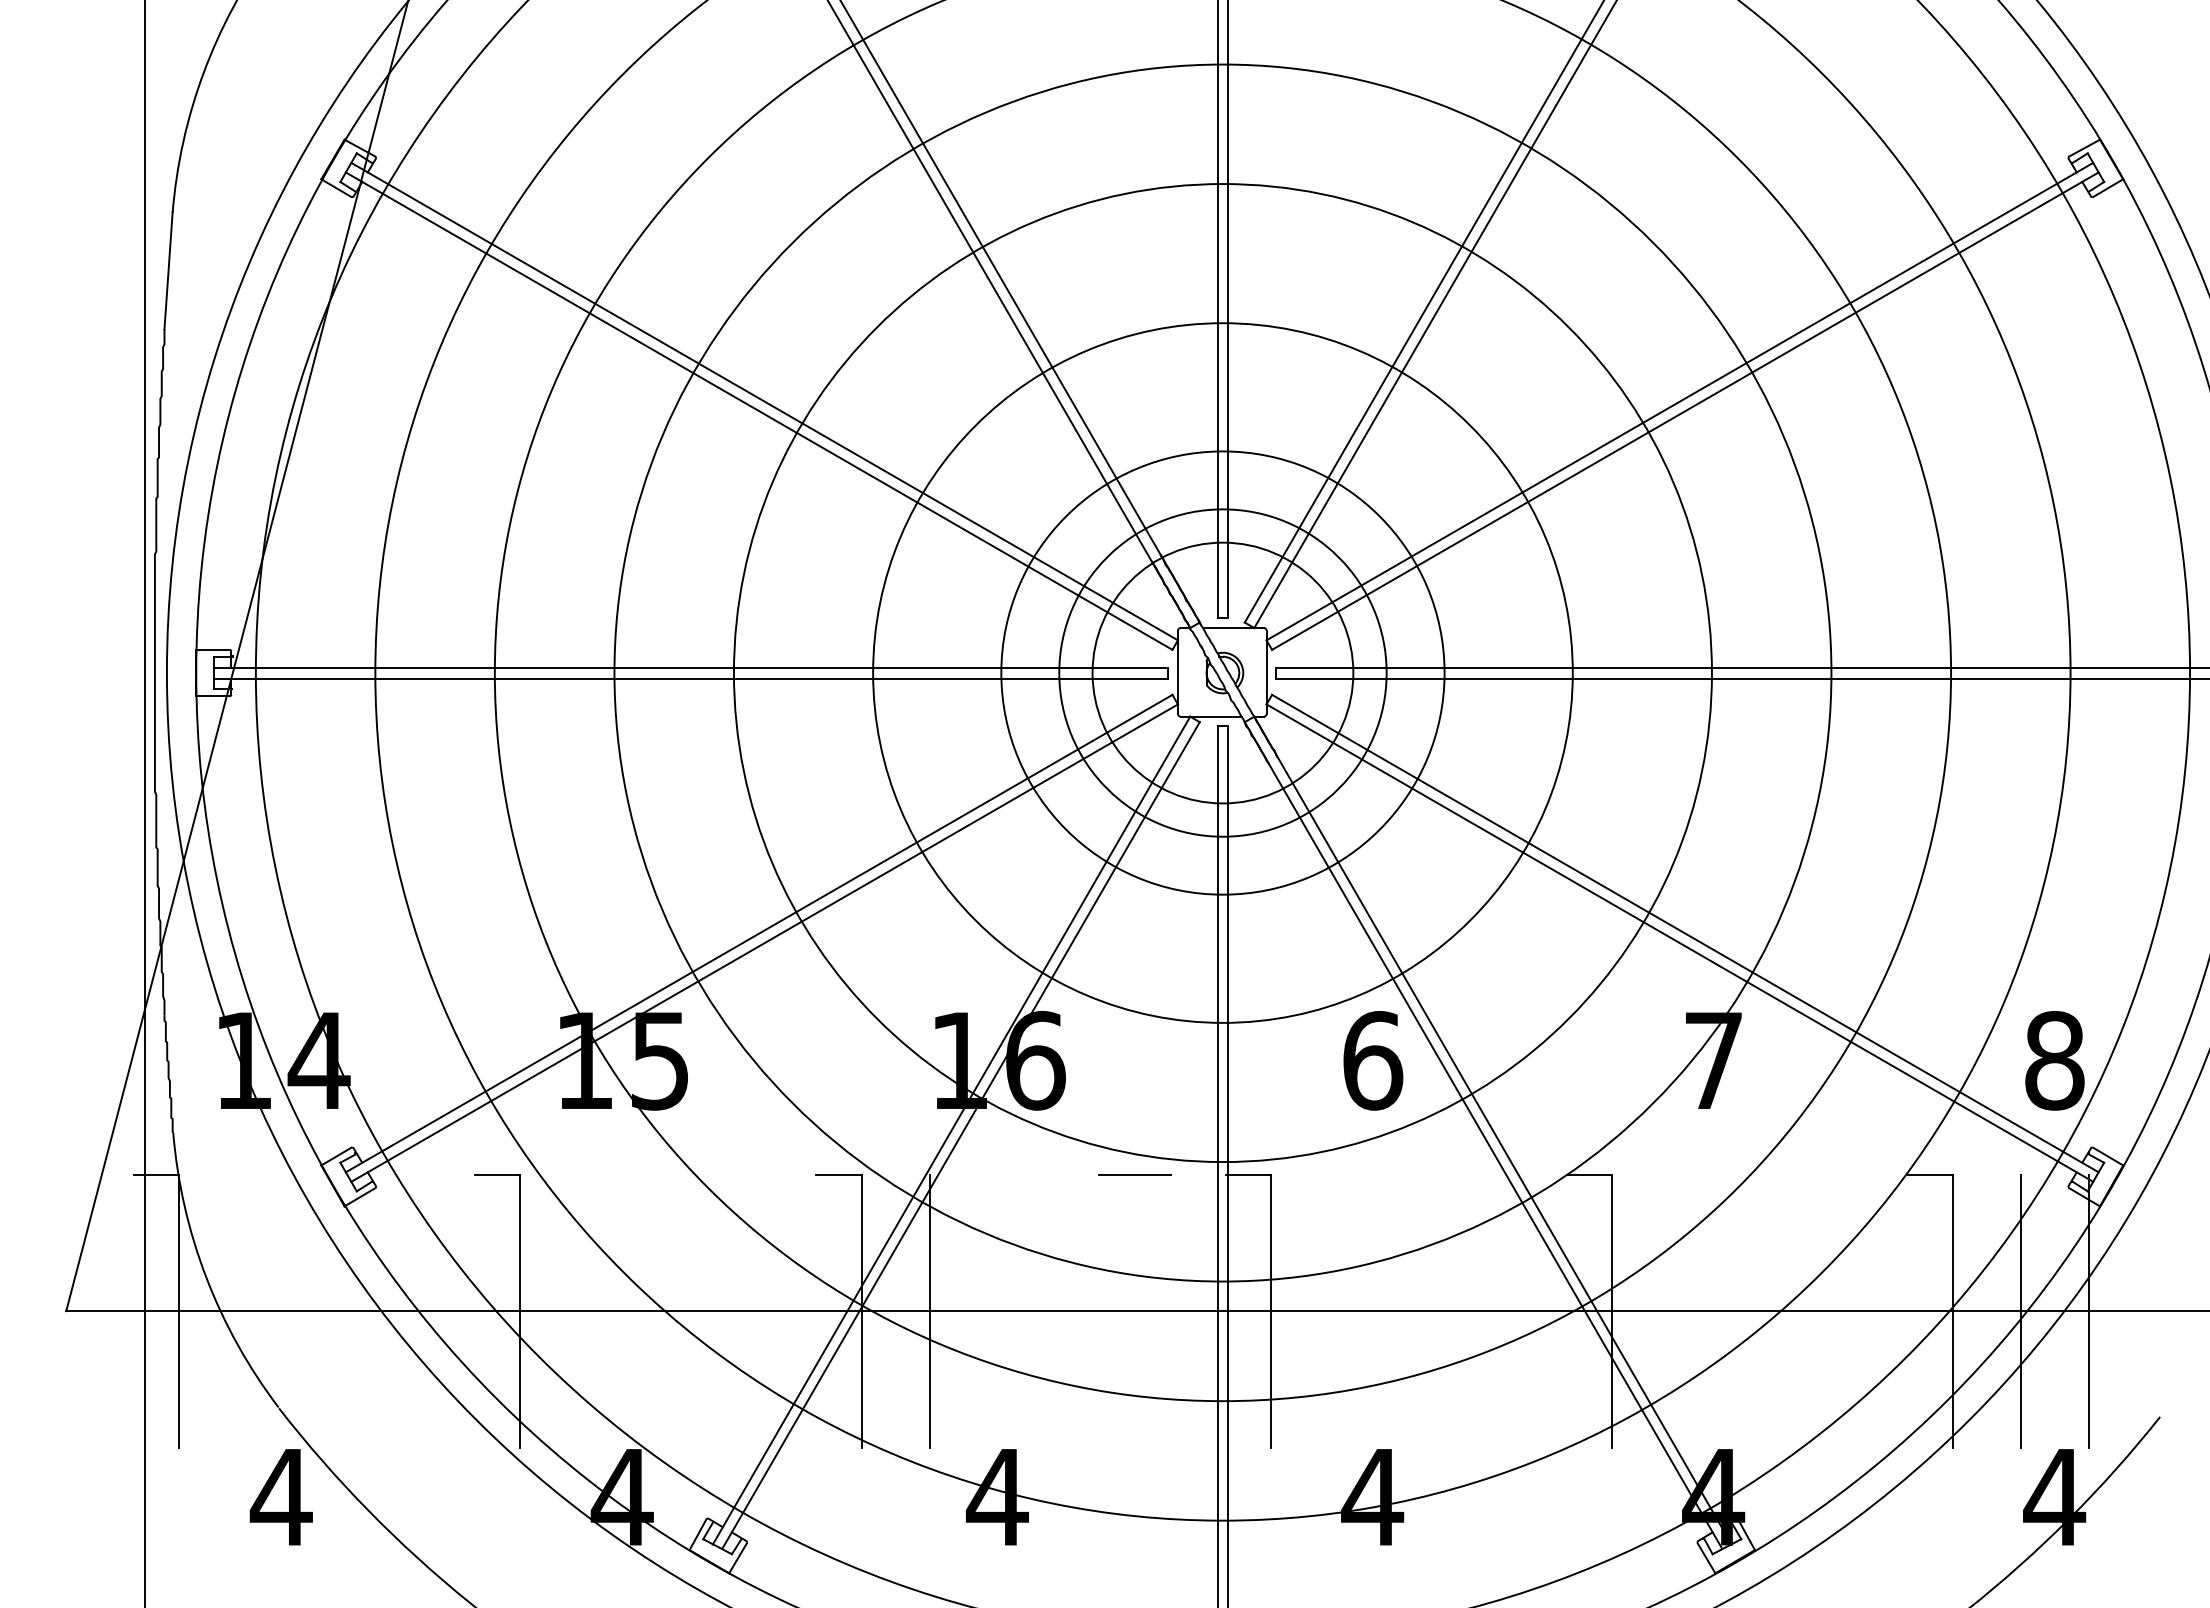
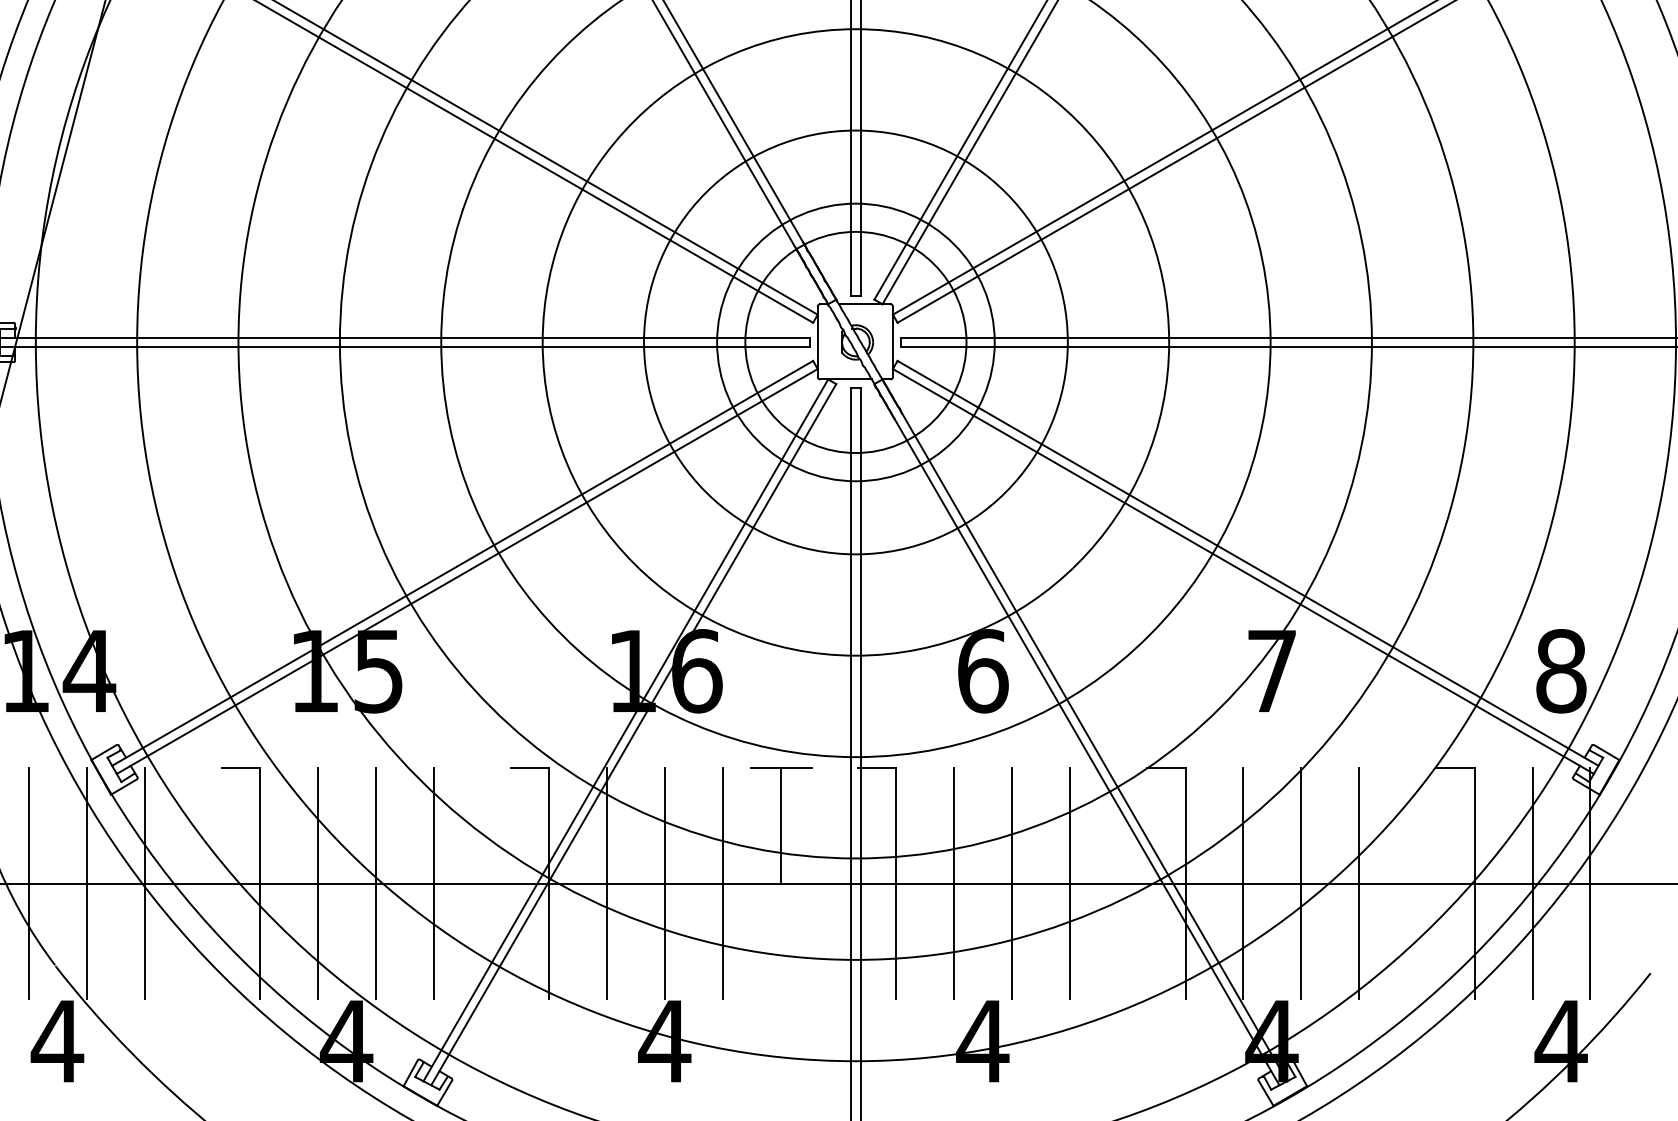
circle: (1222, 672) -> (855, 341), size x0.71
circle: (1222, 672) -> (855, 341), size x1.67
line: (1134, 1242) -> (780, 825), added
line: (247, 1310) -> (28, 883), added
line: (315, 1310) -> (86, 883), added
line: (384, 1310) -> (144, 883), added
line: (588, 1310) -> (317, 883), added
line: (656, 1310) -> (375, 883), added
line: (725, 1310) -> (434, 883), added
line: (997, 1310) -> (664, 883), added
line: (1066, 1310) -> (723, 883), added
line: (1338, 1310) -> (953, 883), added
line: (1407, 1310) -> (1012, 883), added
line: (1475, 1310) -> (1070, 883), added
line: (1679, 1310) -> (1243, 883), added
line: (1748, 1310) -> (1301, 883), added
line: (1816, 1310) -> (1359, 883), added

